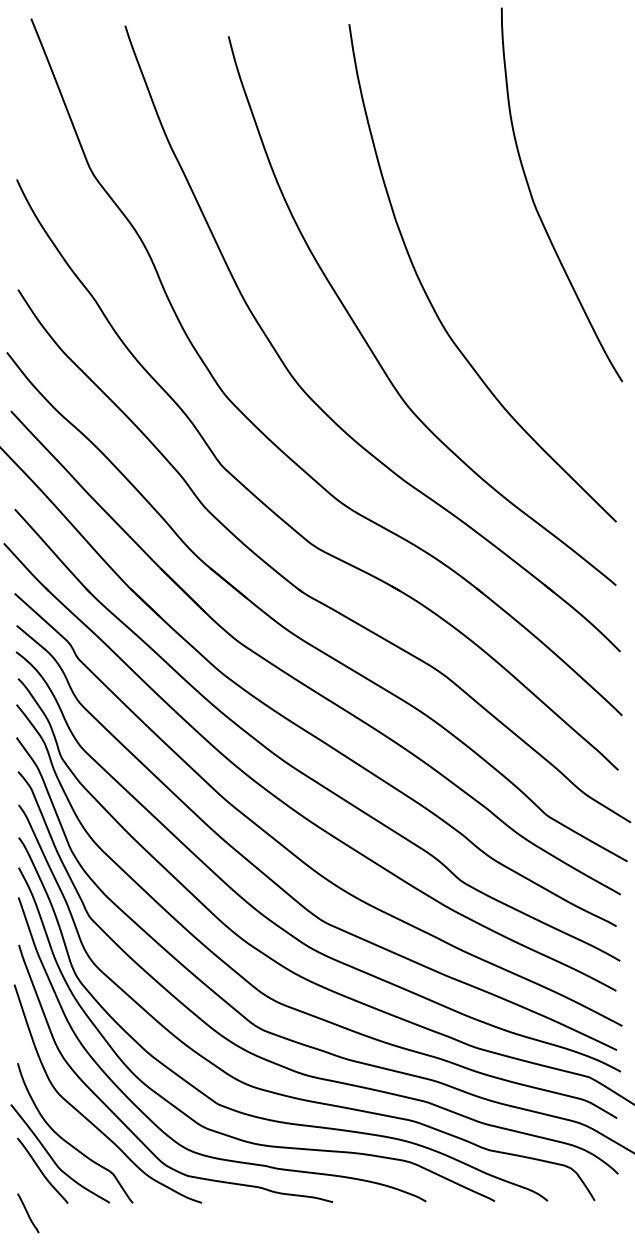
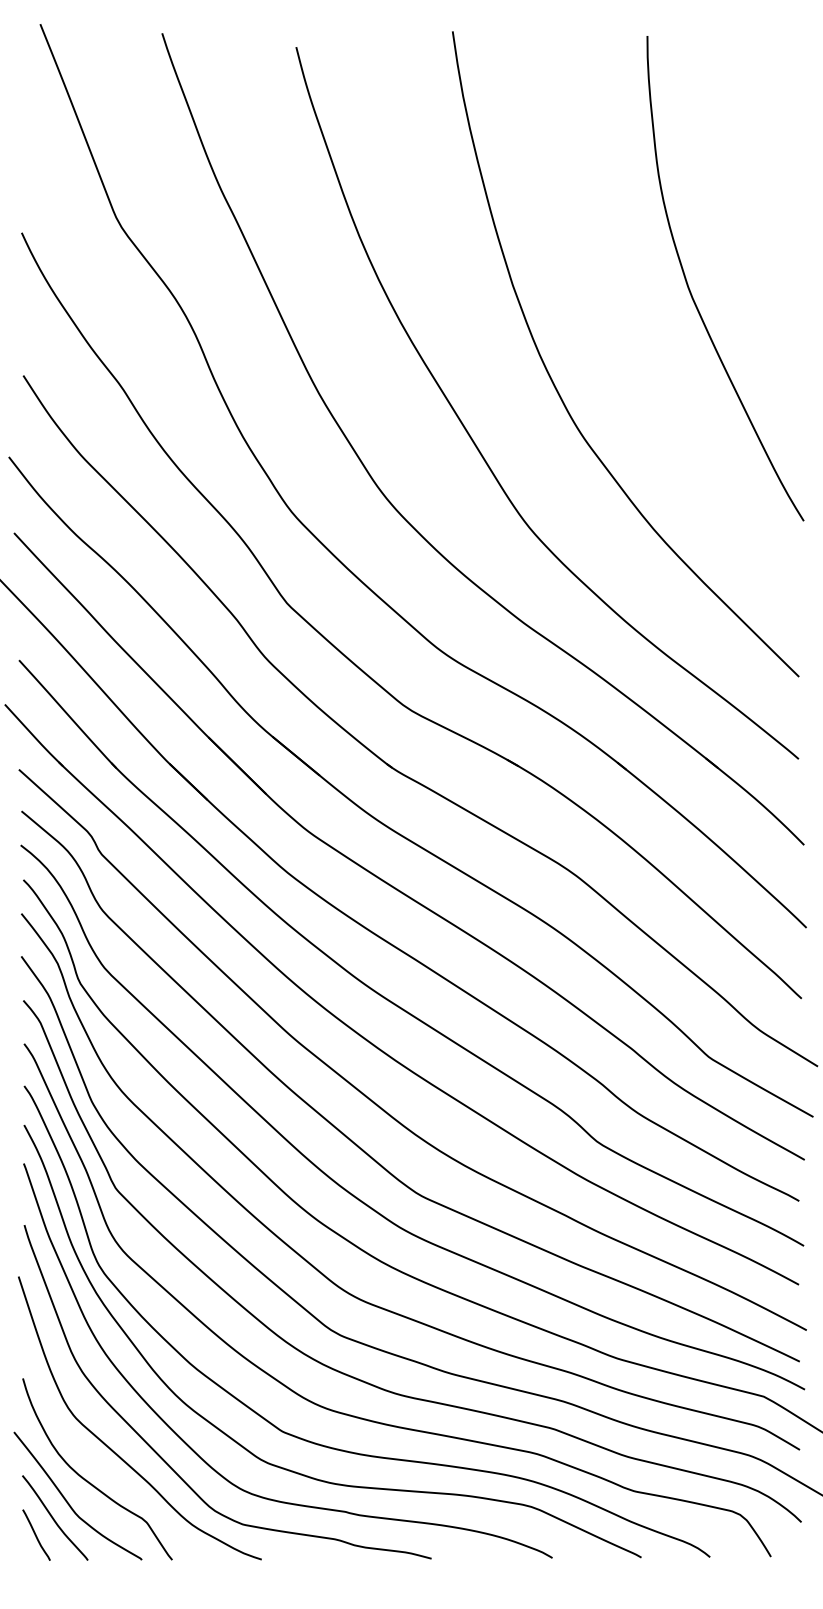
curve: (536, 207) -> (692, 294), moved
curve: (28, 1212) -> (36, 1534), moved

